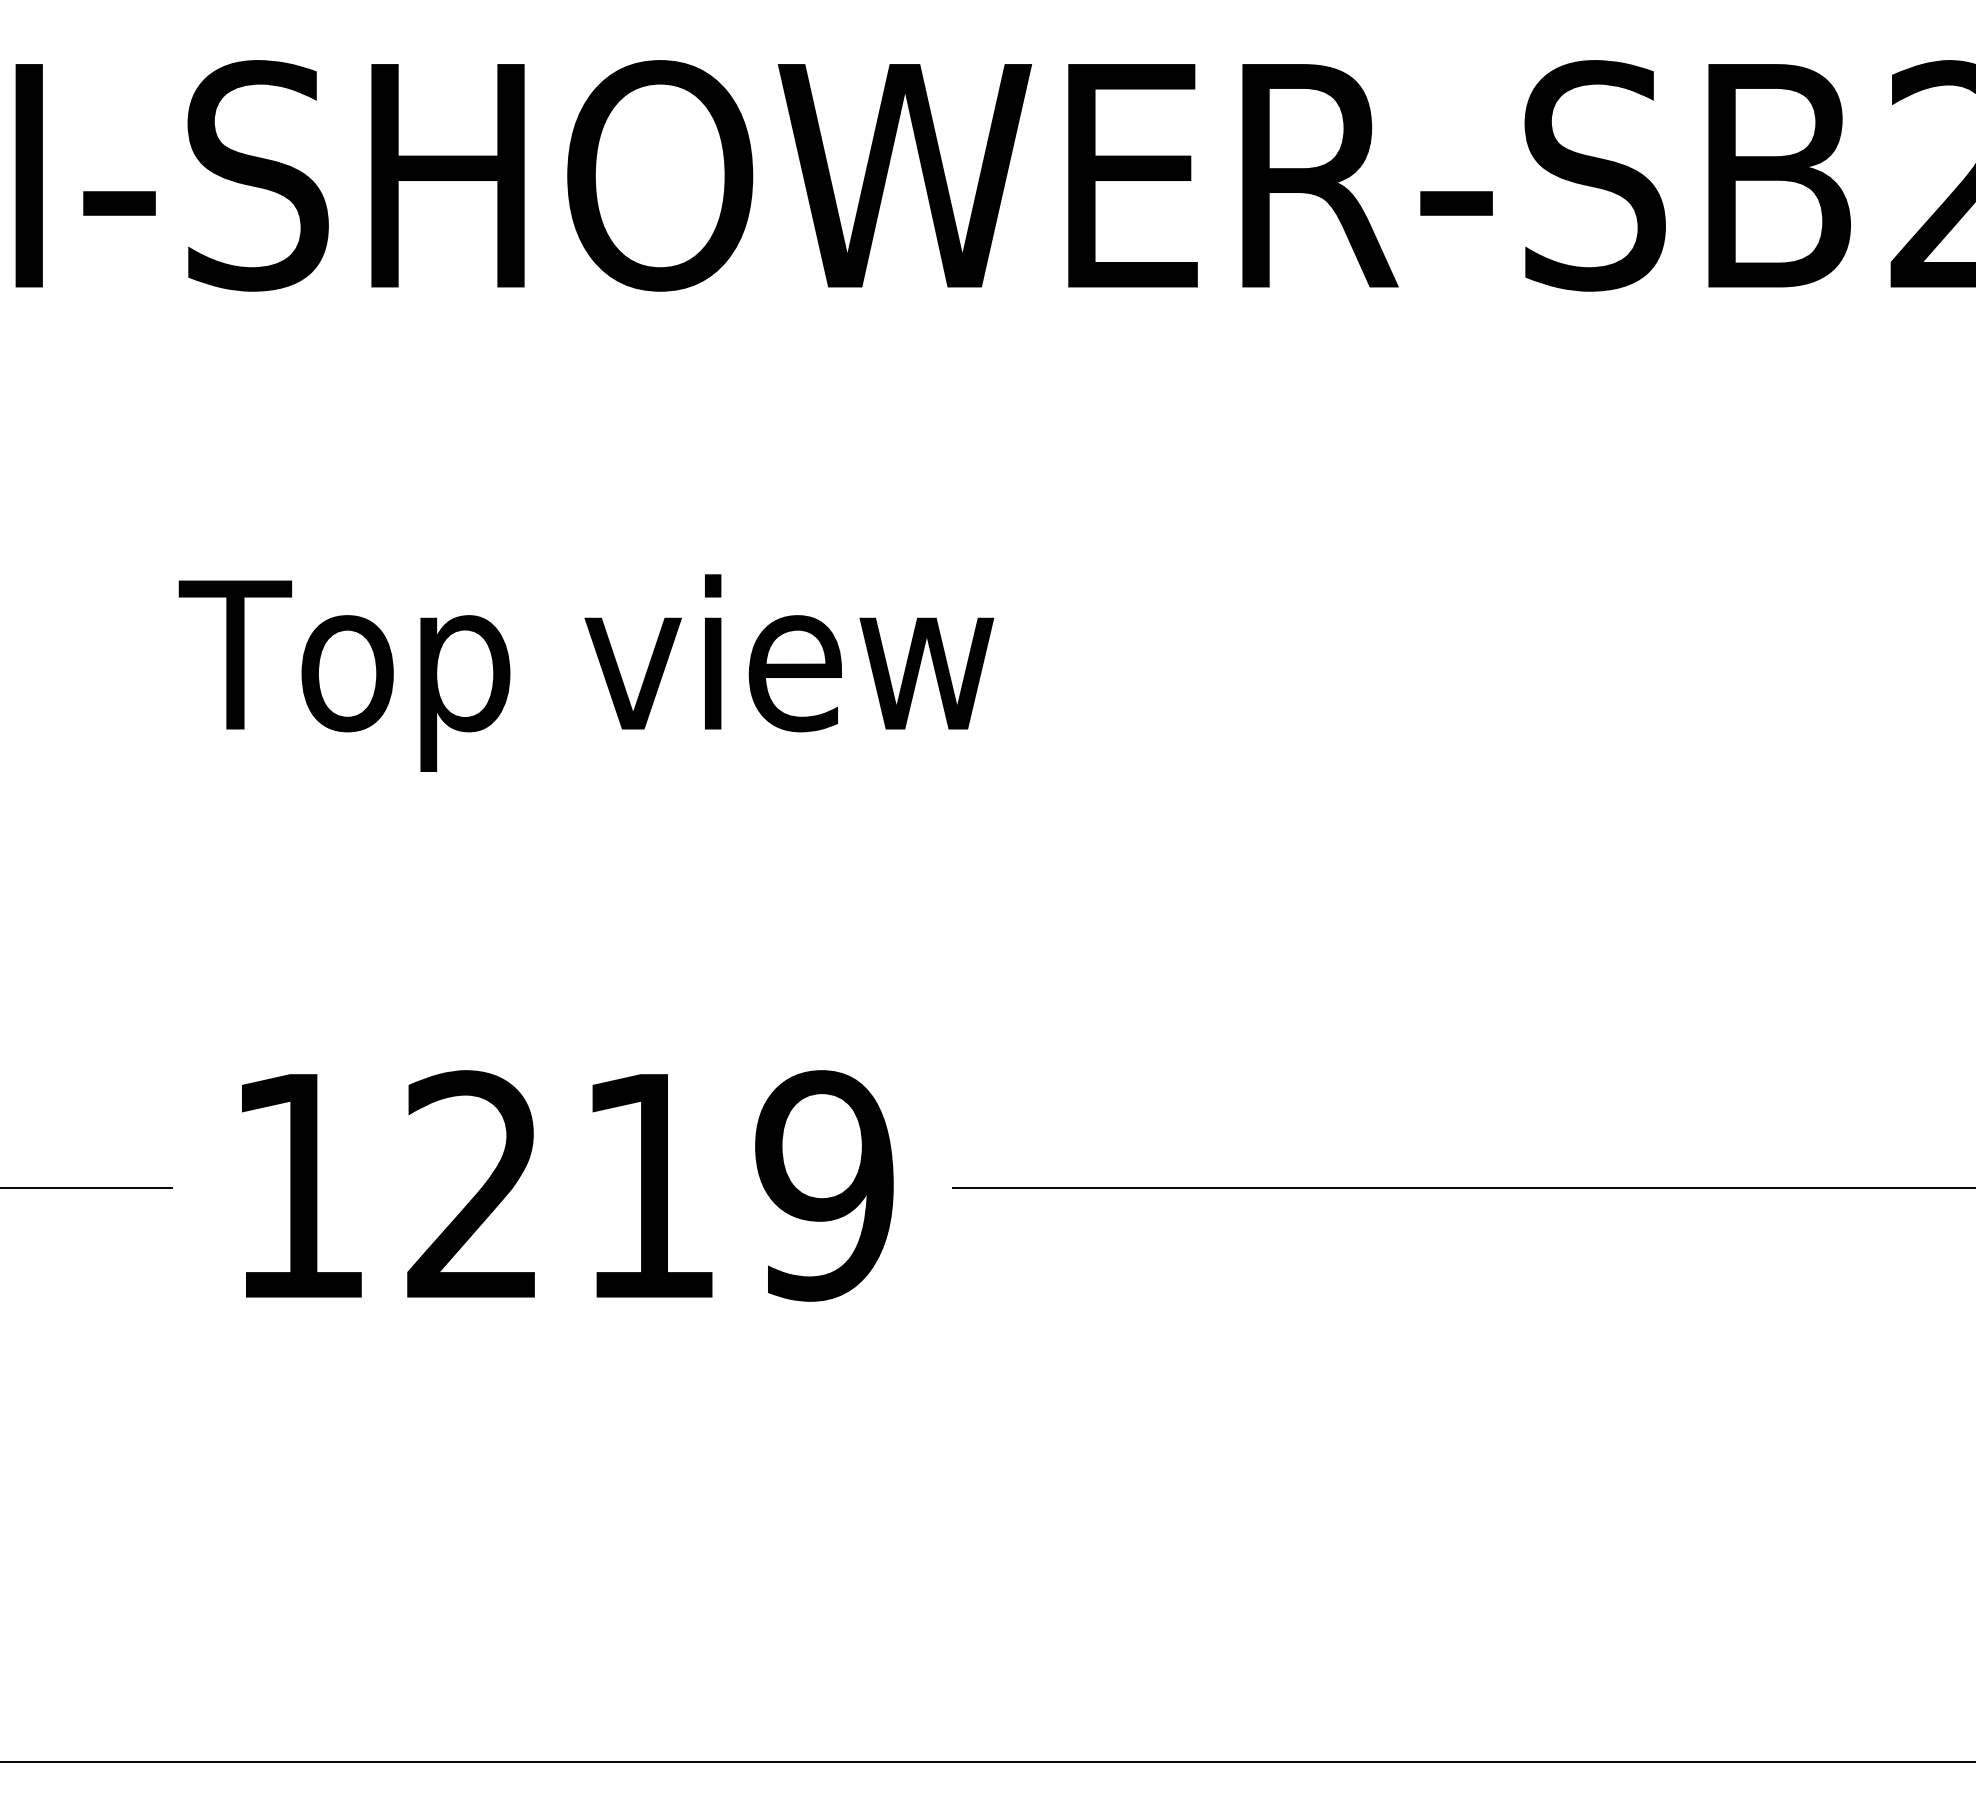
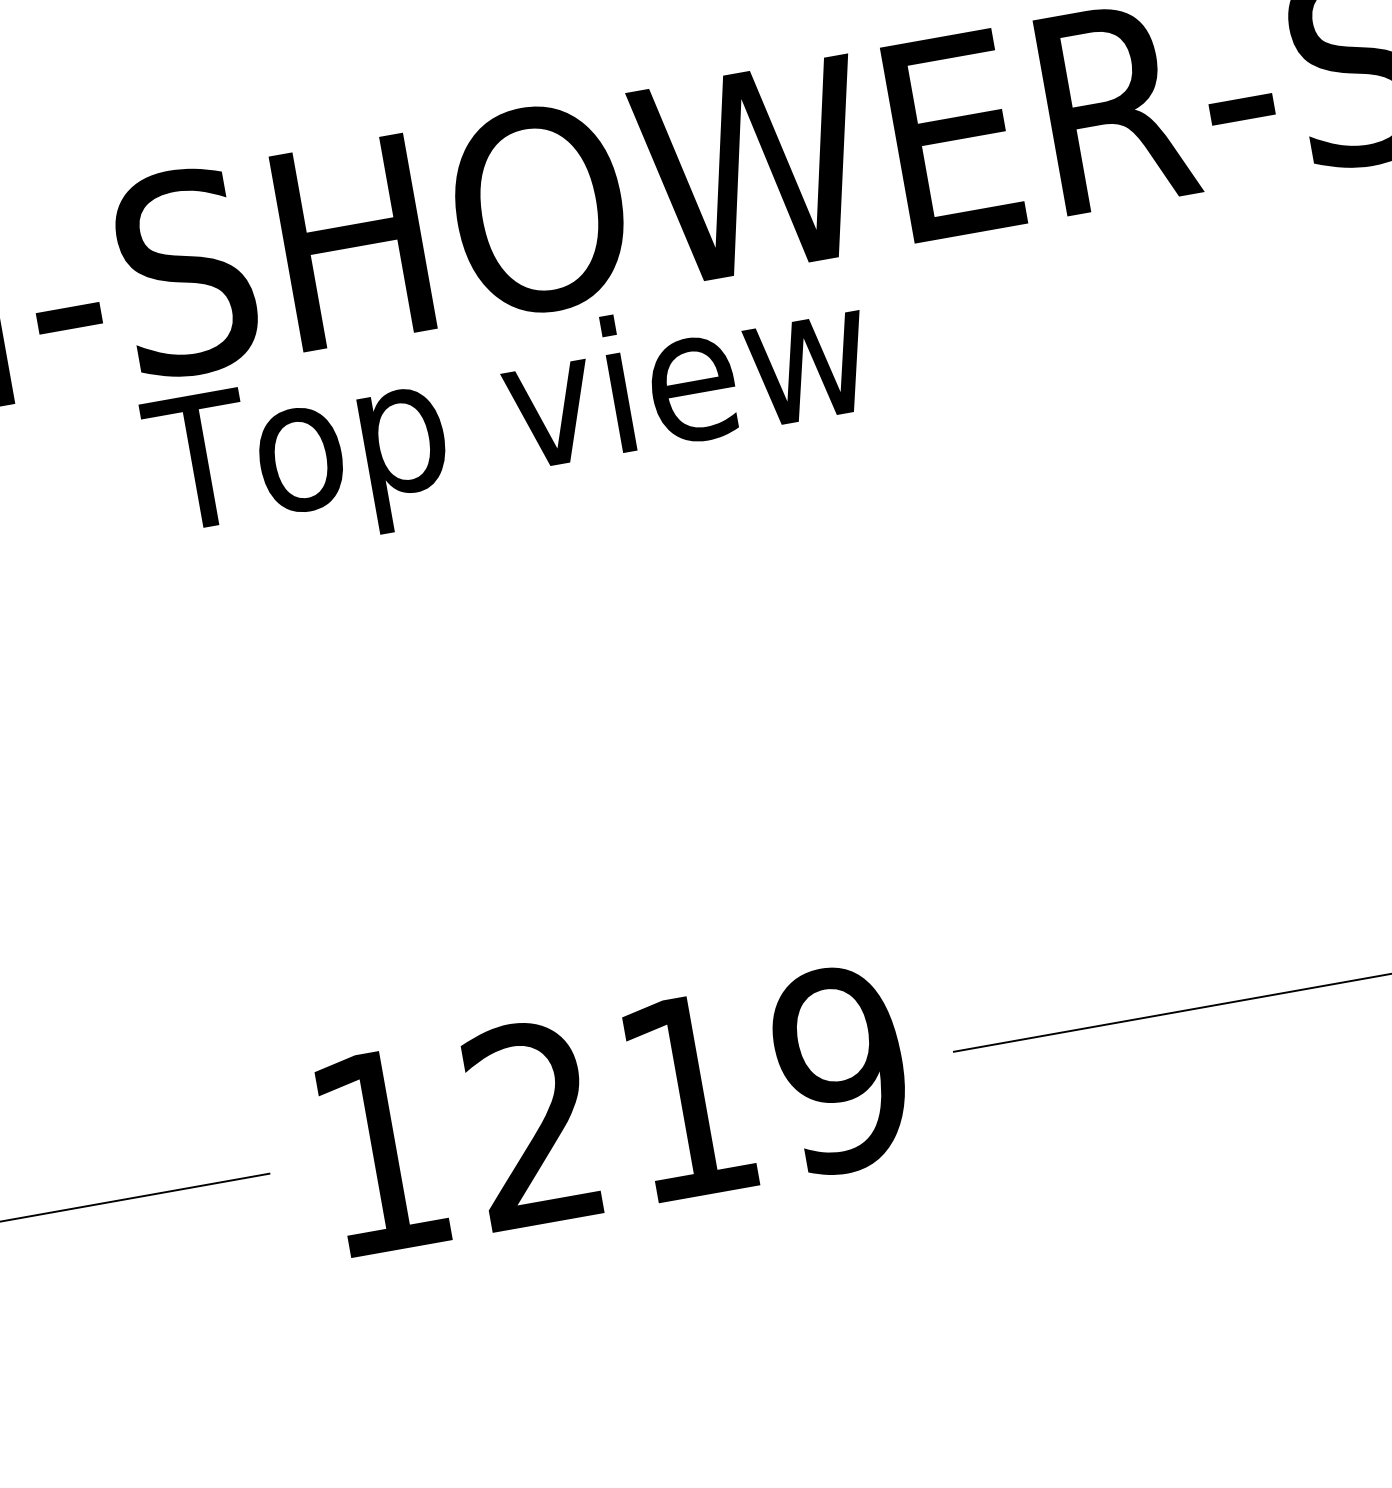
text: (586, 672) -> (510, 421), moved

